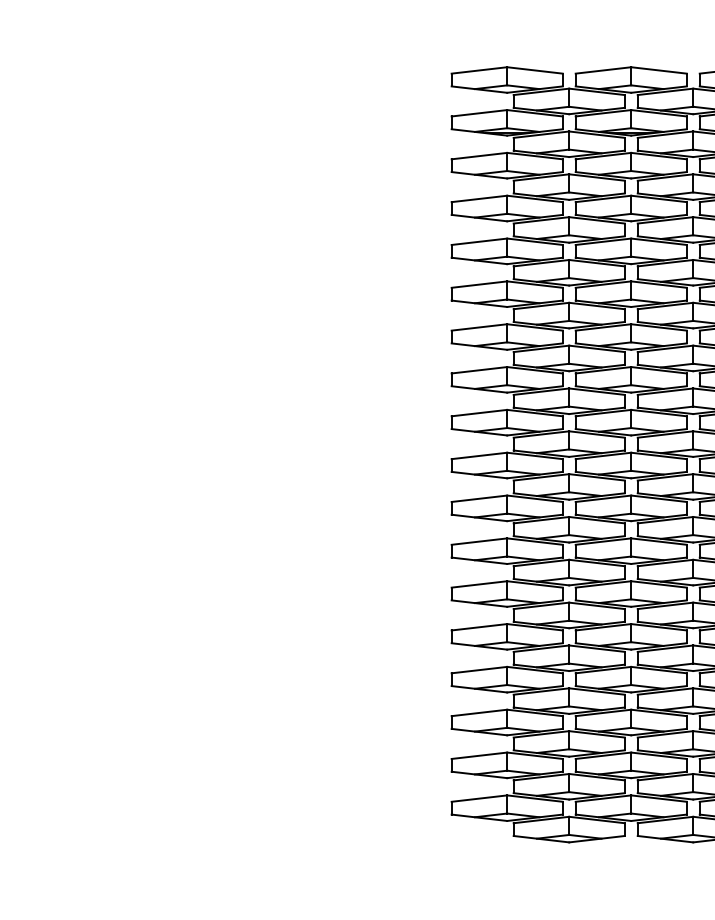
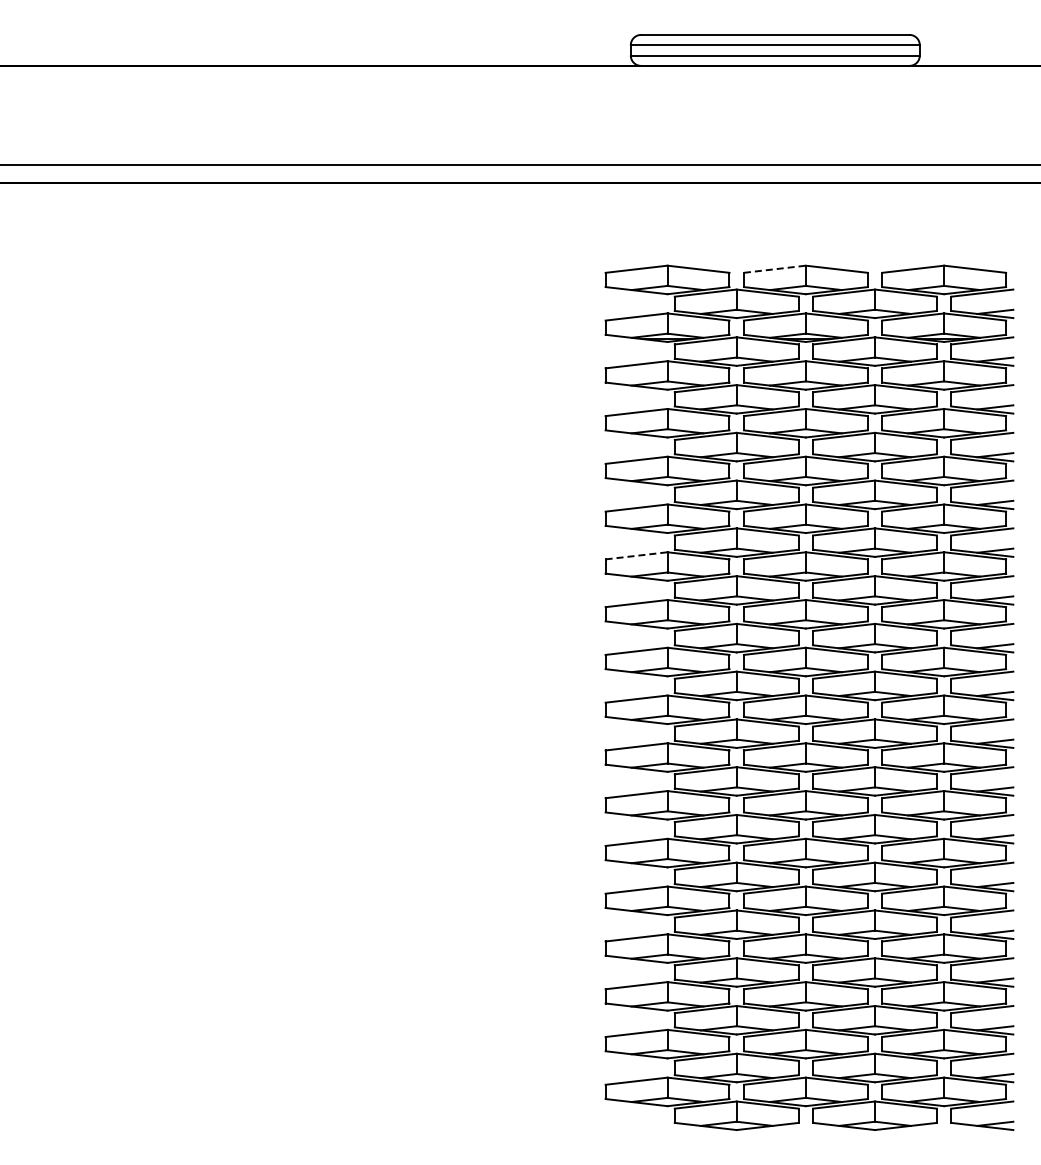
line: (604, 70) -> (775, 269), solid -> dashed
line: (480, 327) -> (637, 555), solid -> dashed

